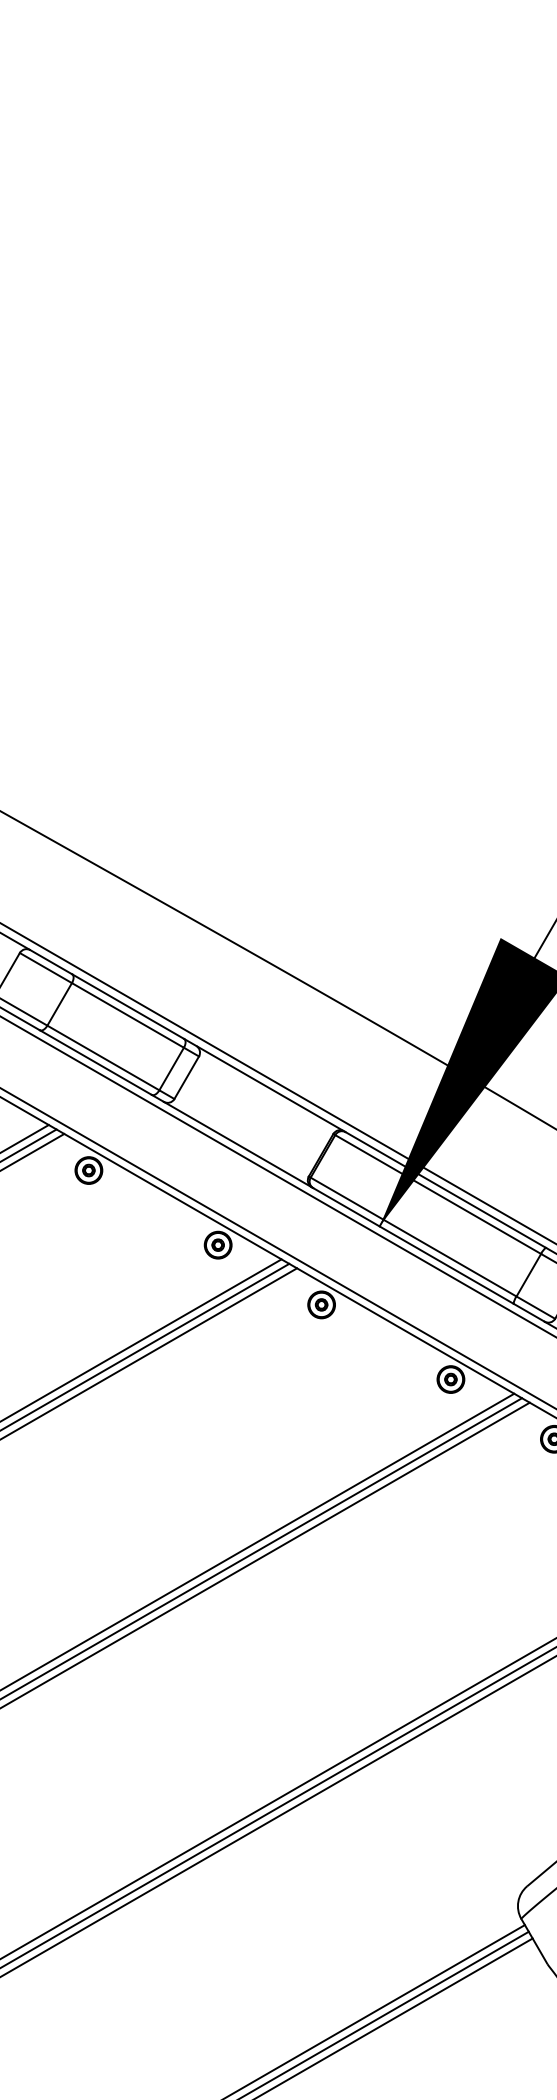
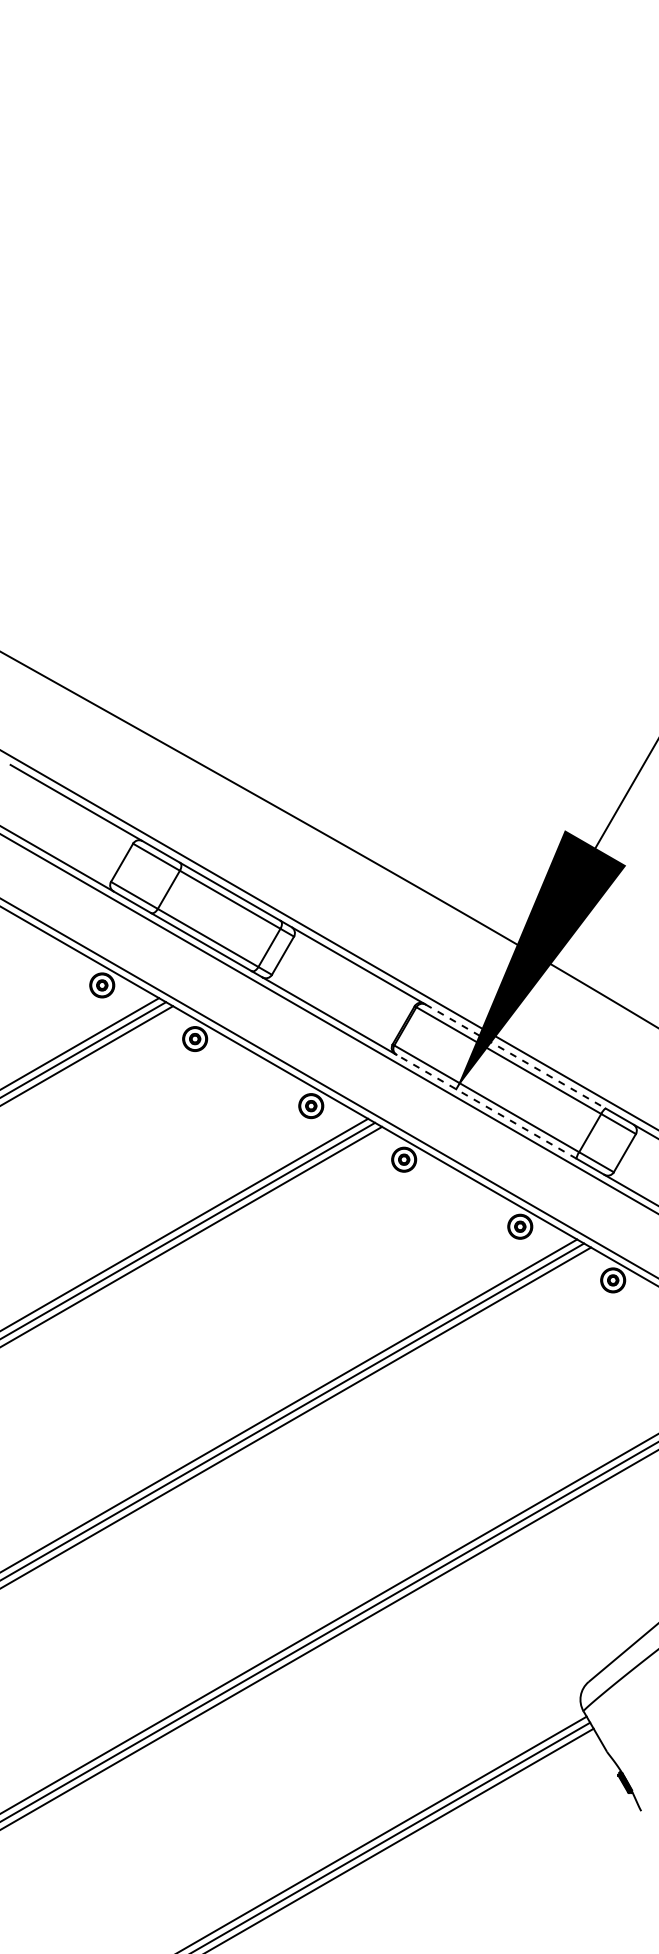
line: (445, 1189) -> (515, 1056), solid -> dashed
line: (413, 1245) -> (486, 1106), solid -> dashed

